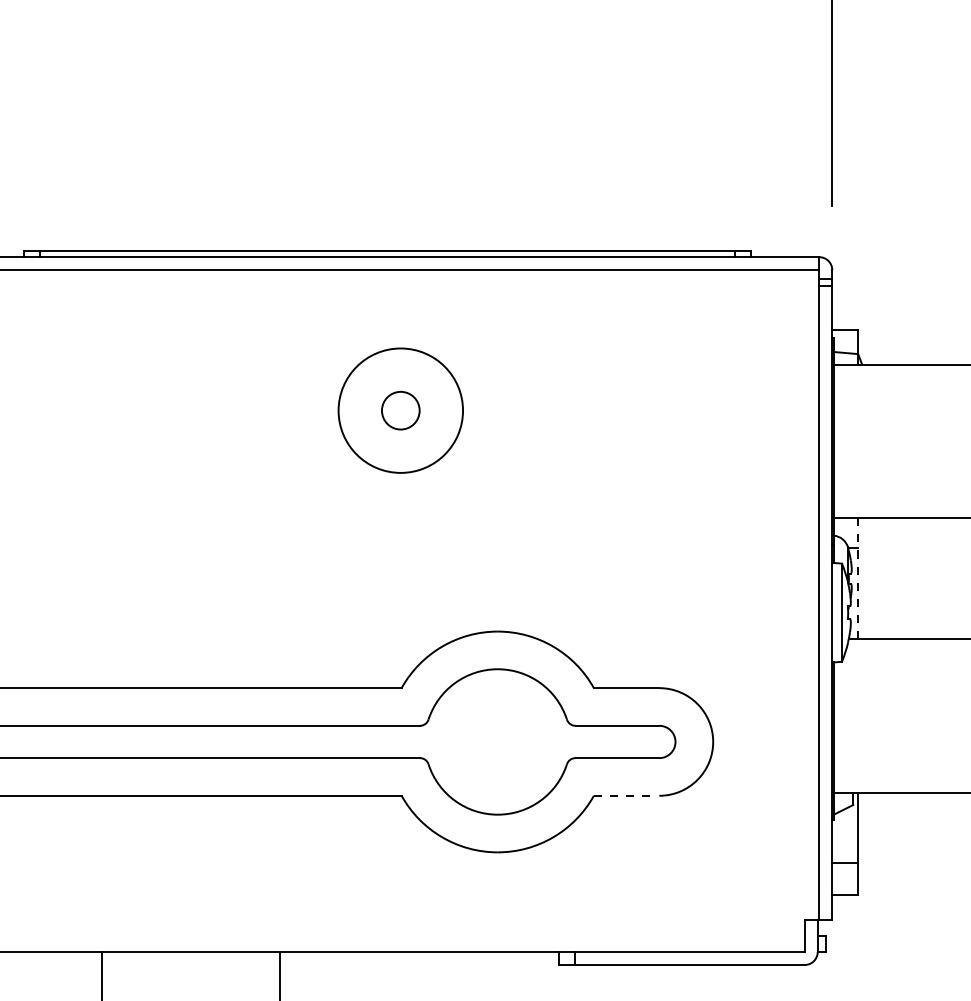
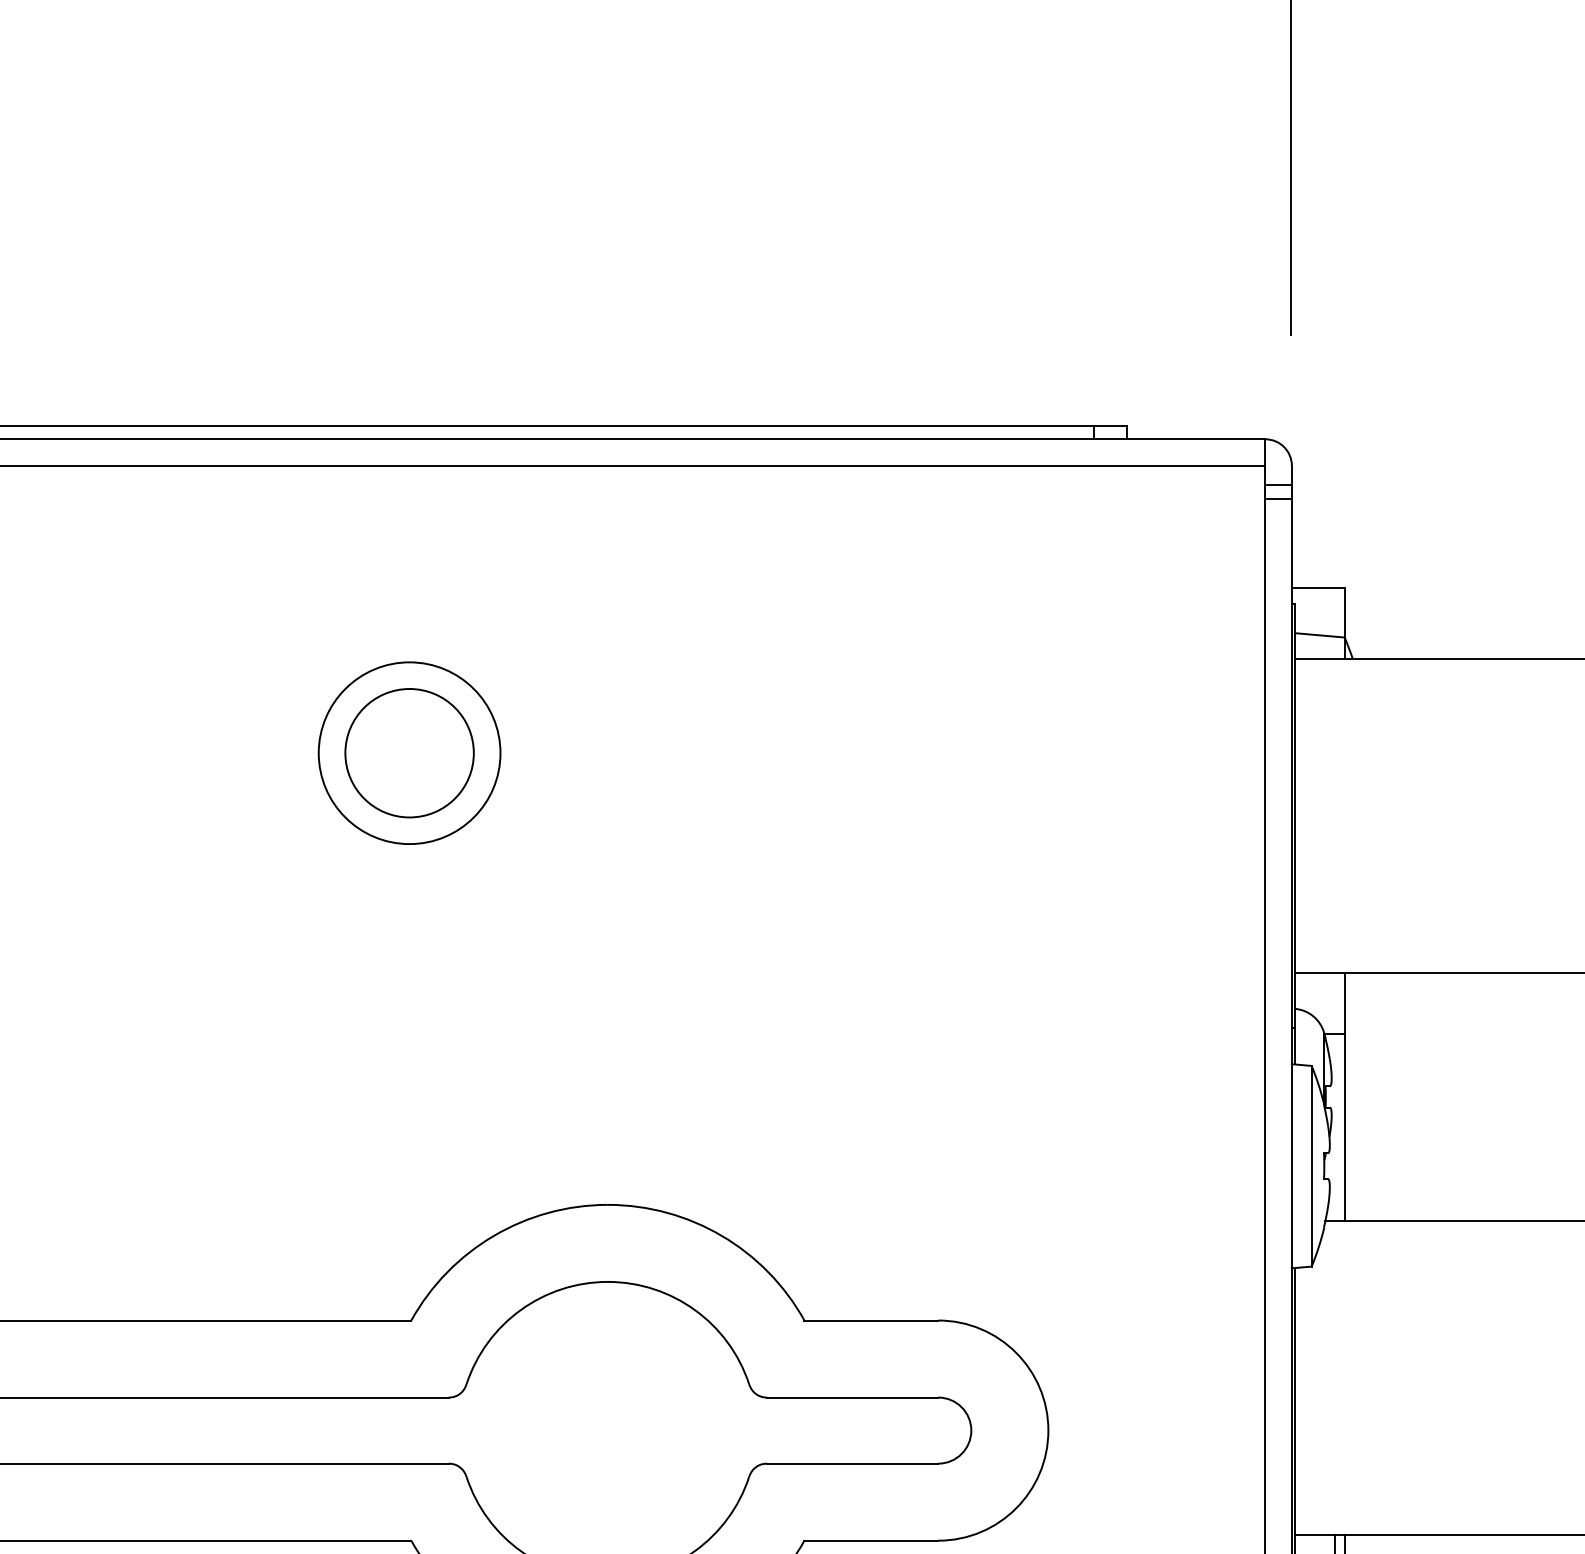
circle: (400, 410) -> (408, 752), size x0.71
circle: (400, 410) -> (408, 752), size x1.67
line: (858, 578) -> (1345, 1096), dashed -> solid
line: (626, 795) -> (871, 1540), dashed -> solid

